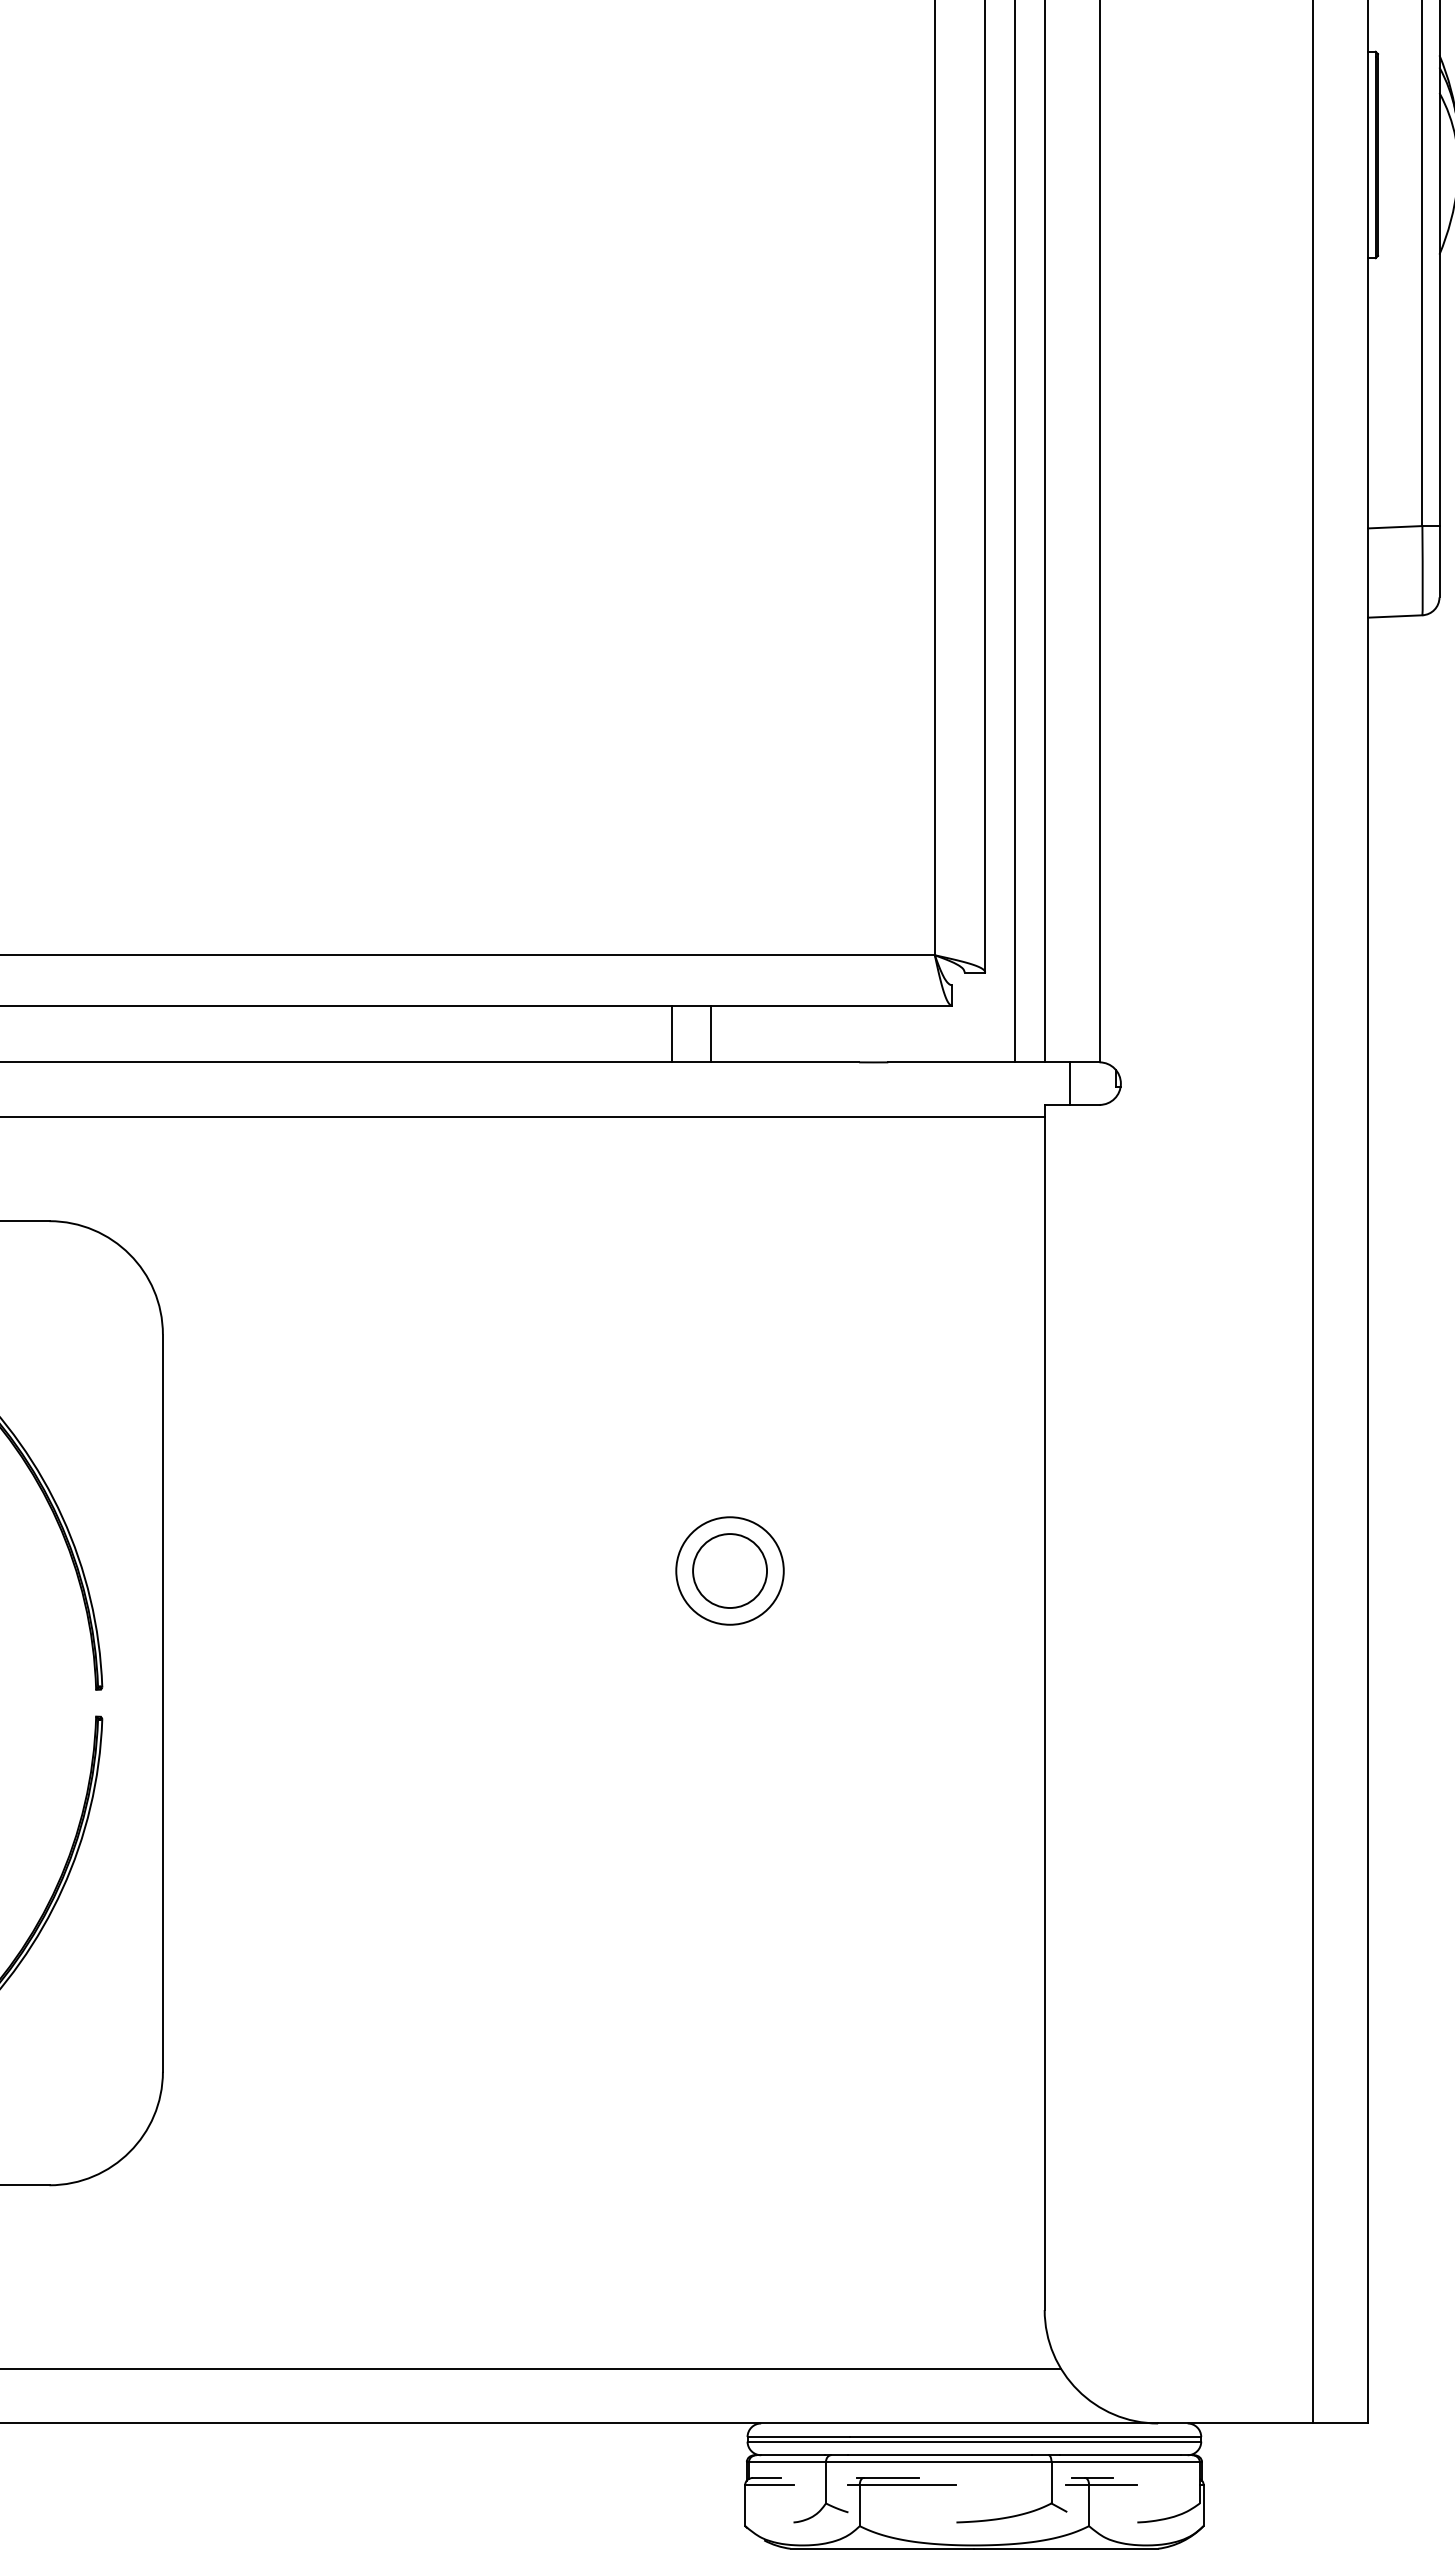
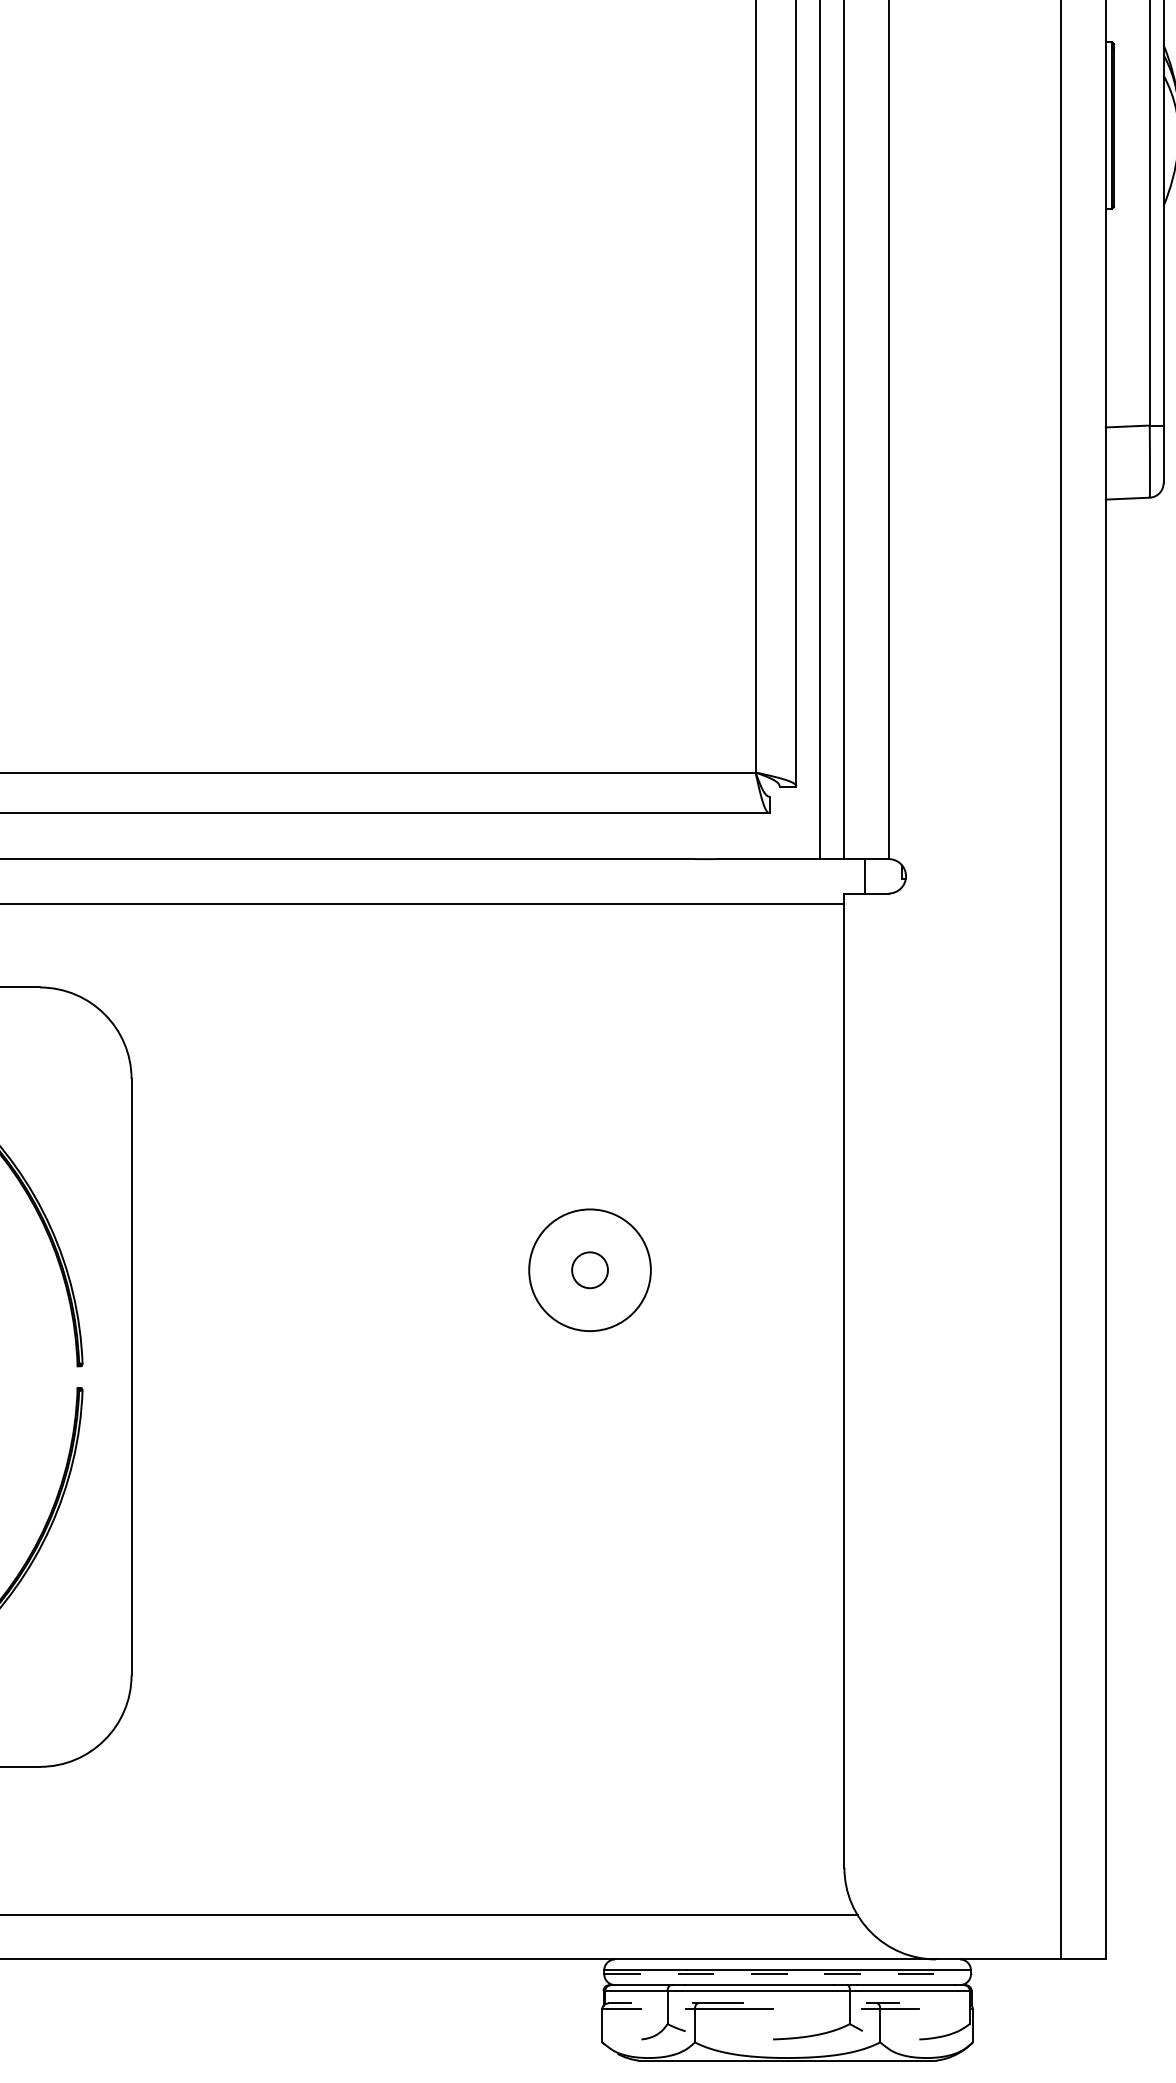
line: (671, 1033) -> (542, 835), removed
line: (711, 1033) -> (575, 835), removed
circle: (729, 1570) -> (589, 1269), size x1.4
circle: (730, 1571) -> (590, 1270), size x0.6
line: (974, 2441) -> (787, 1973), solid -> dashed

